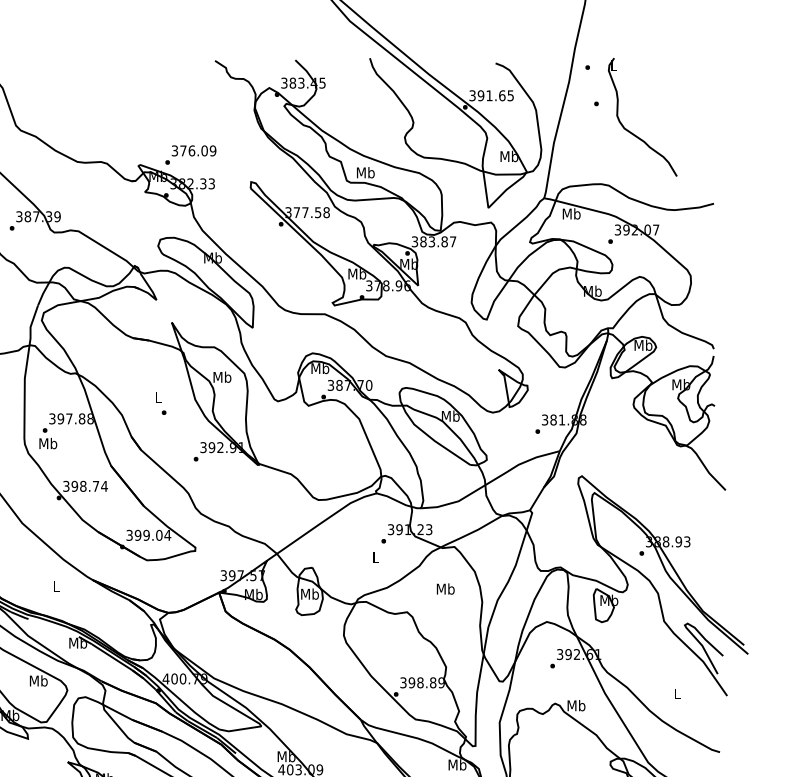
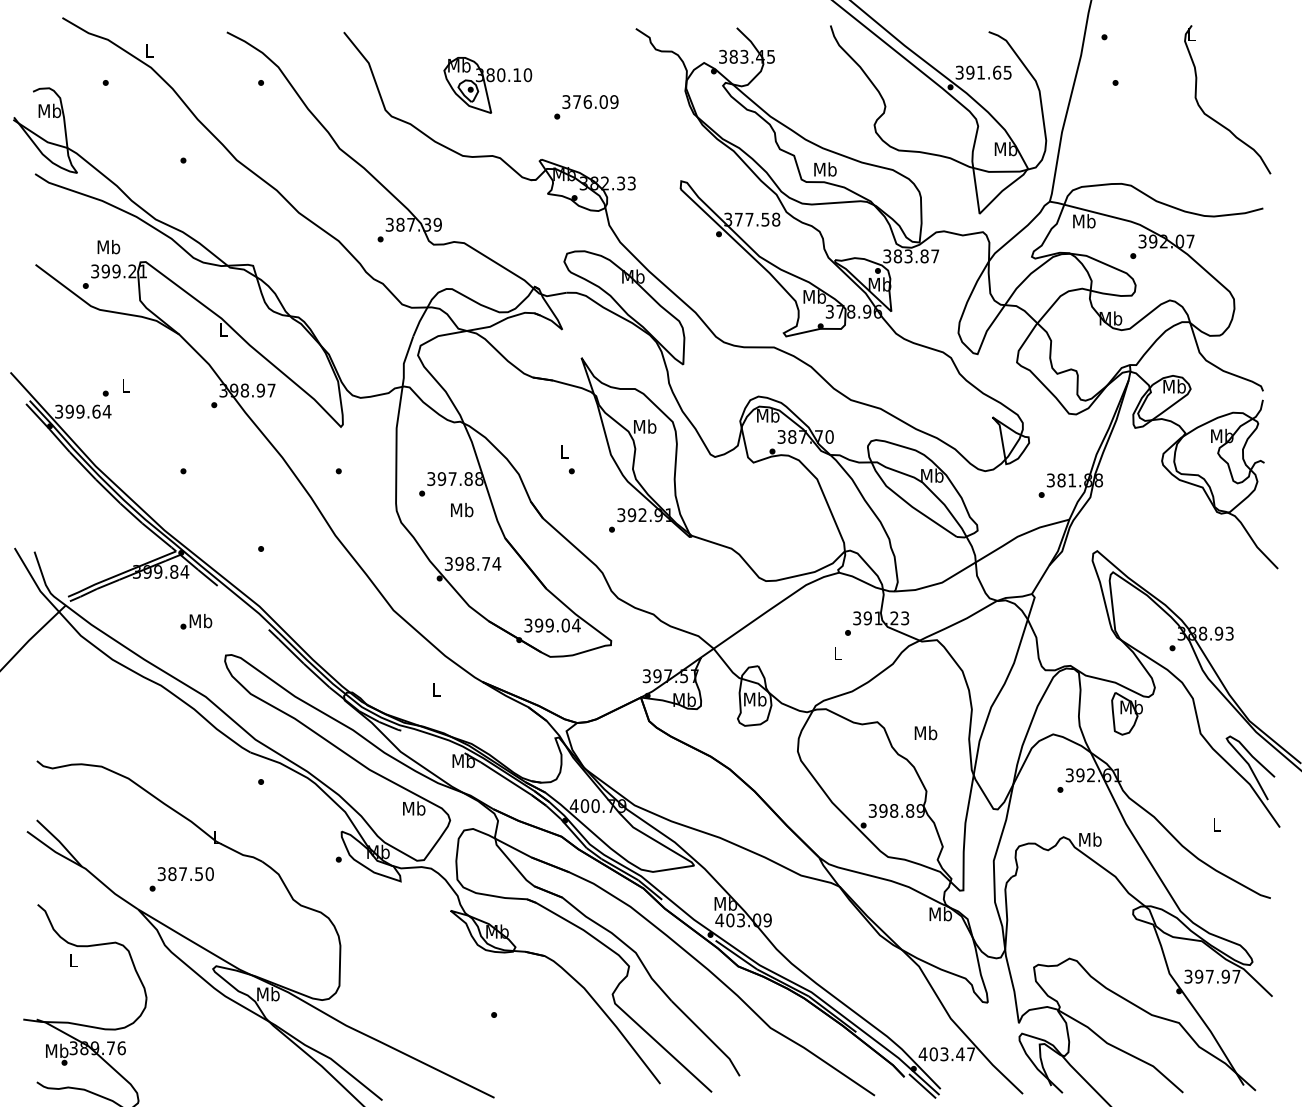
part: (97, 105) -> (487, 85), added
part: (631, 132) -> (1213, 118), moved
text: (190, 155) -> (586, 107), moved
text: (48, 443) -> (462, 510), moved
text: (445, 588) -> (925, 732), moved

